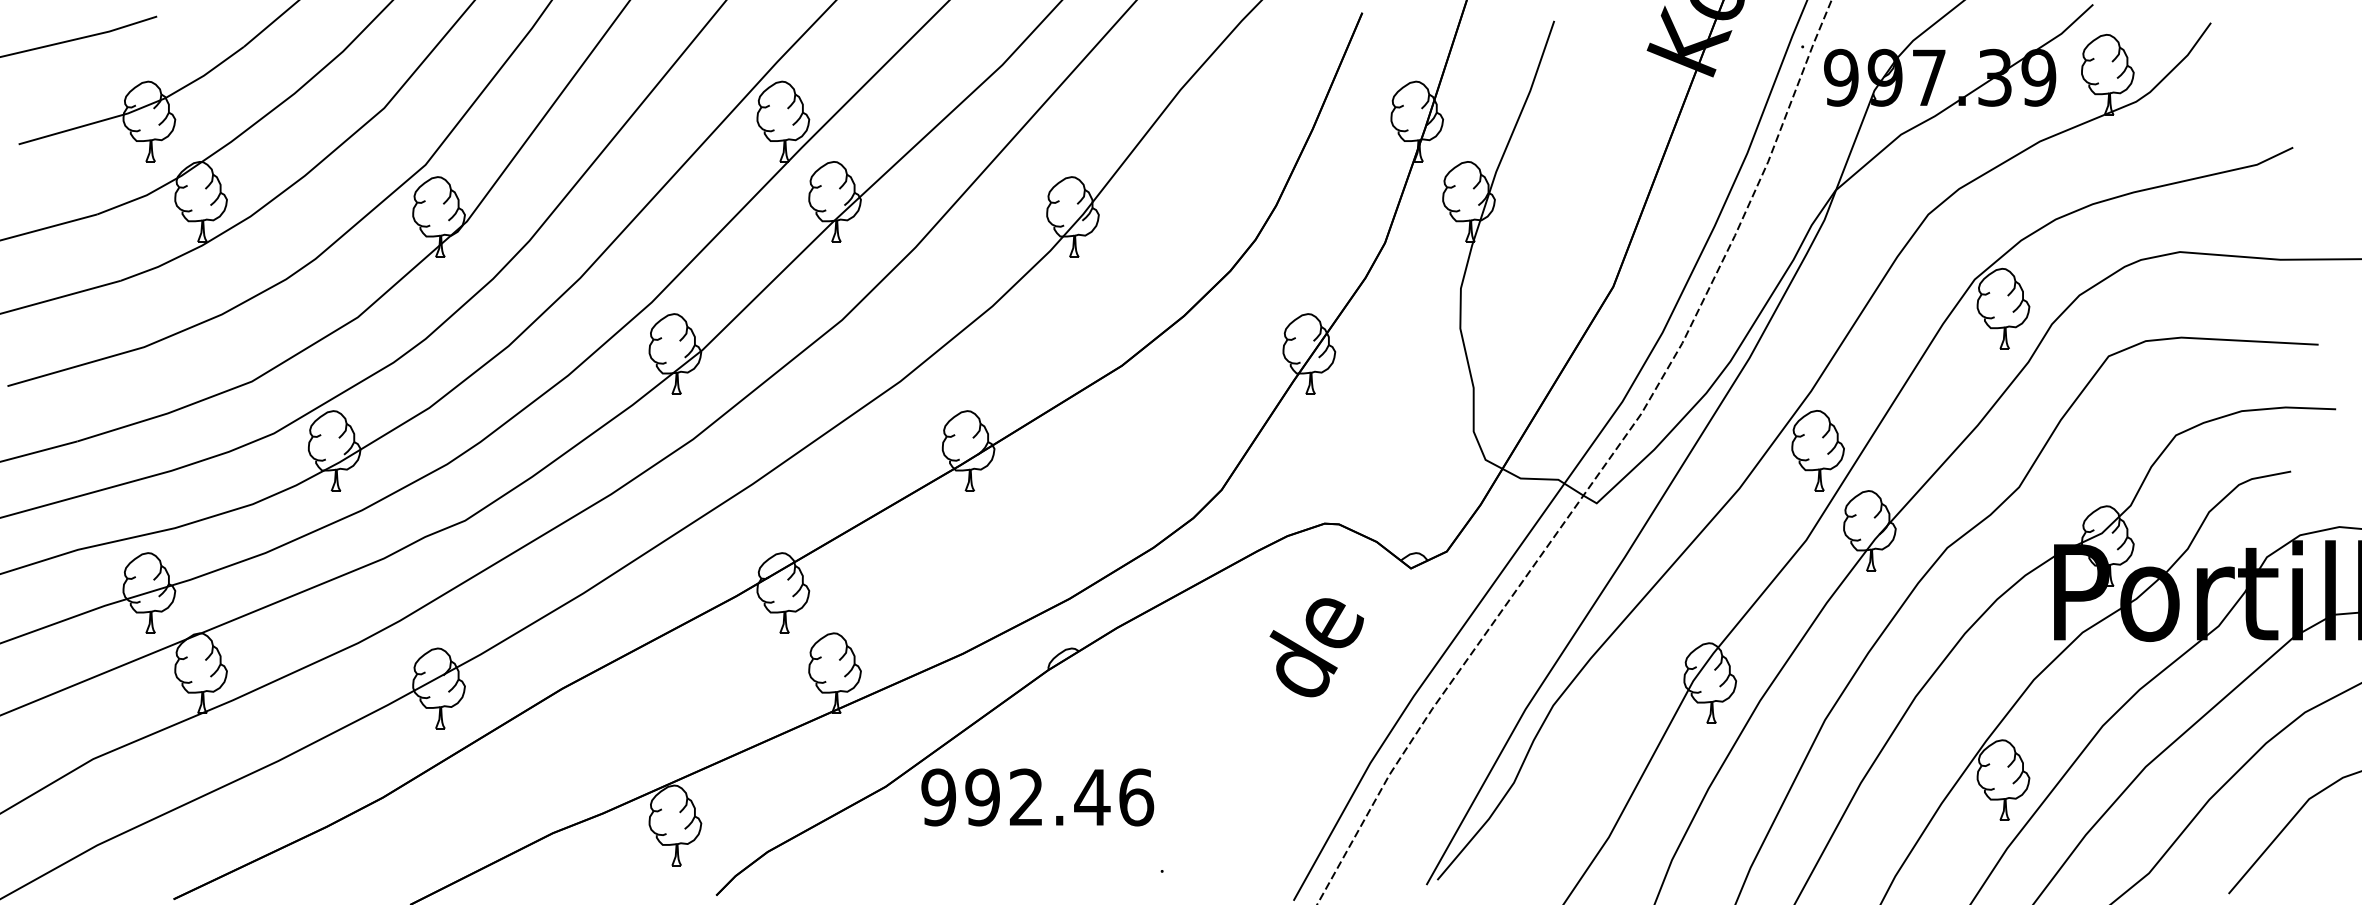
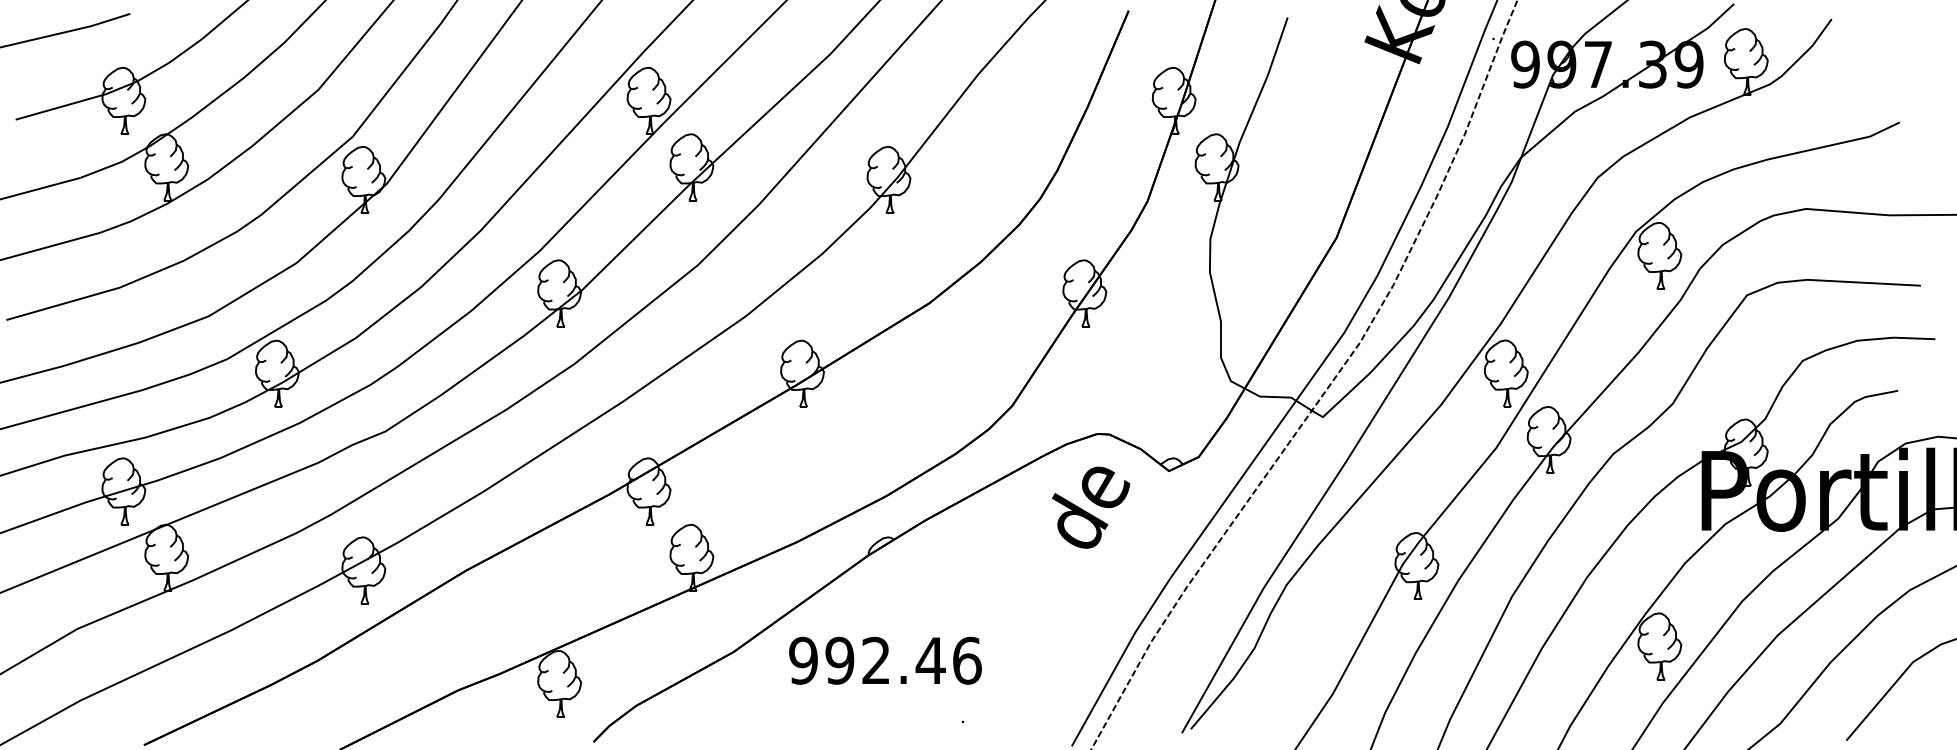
text: (1316, 647) -> (1090, 507), moved
text: (1037, 797) -> (885, 660), moved

